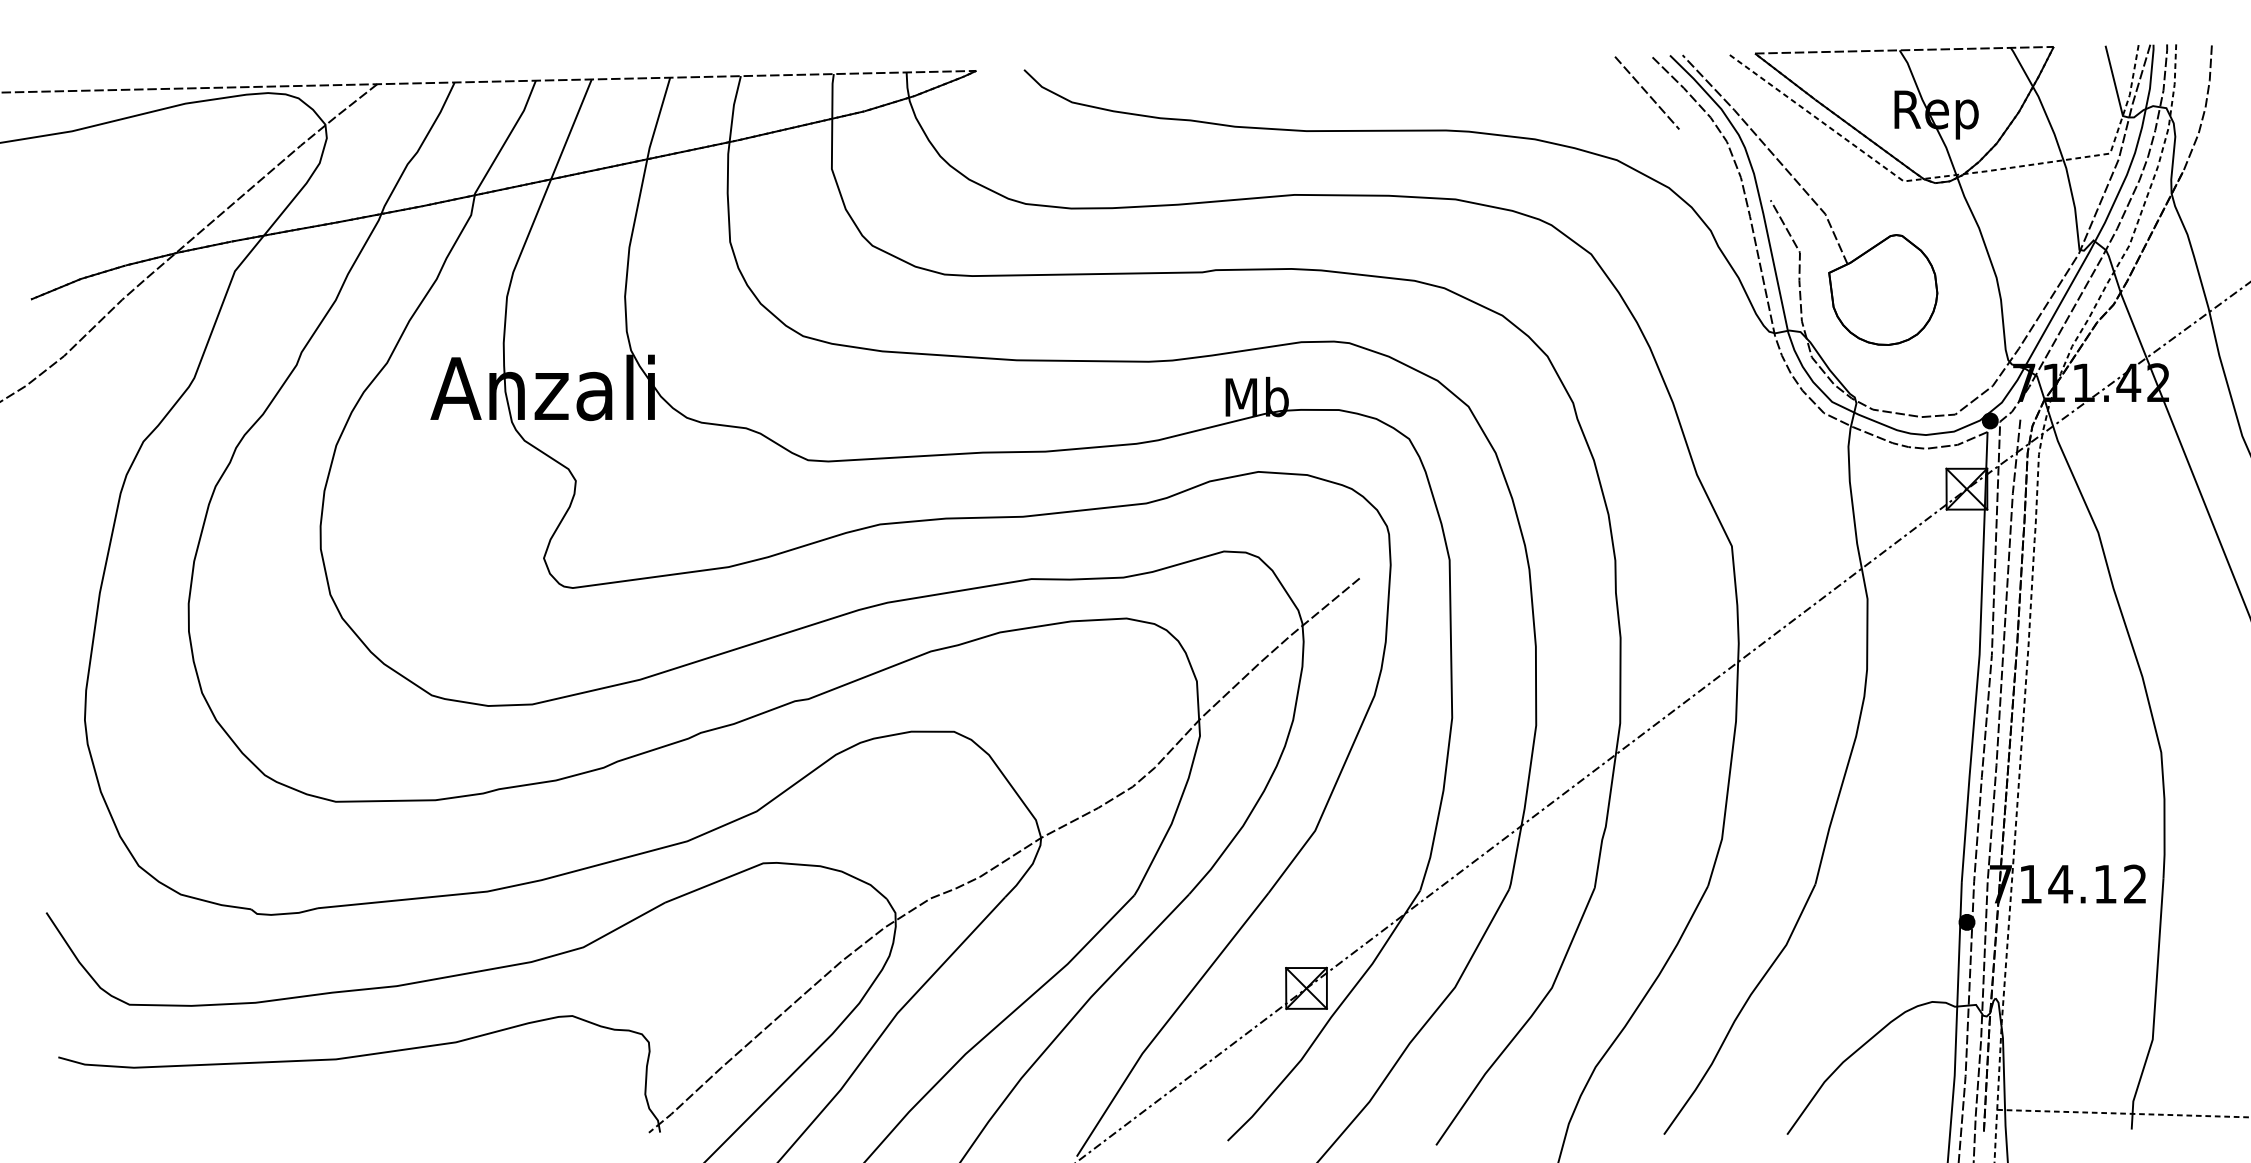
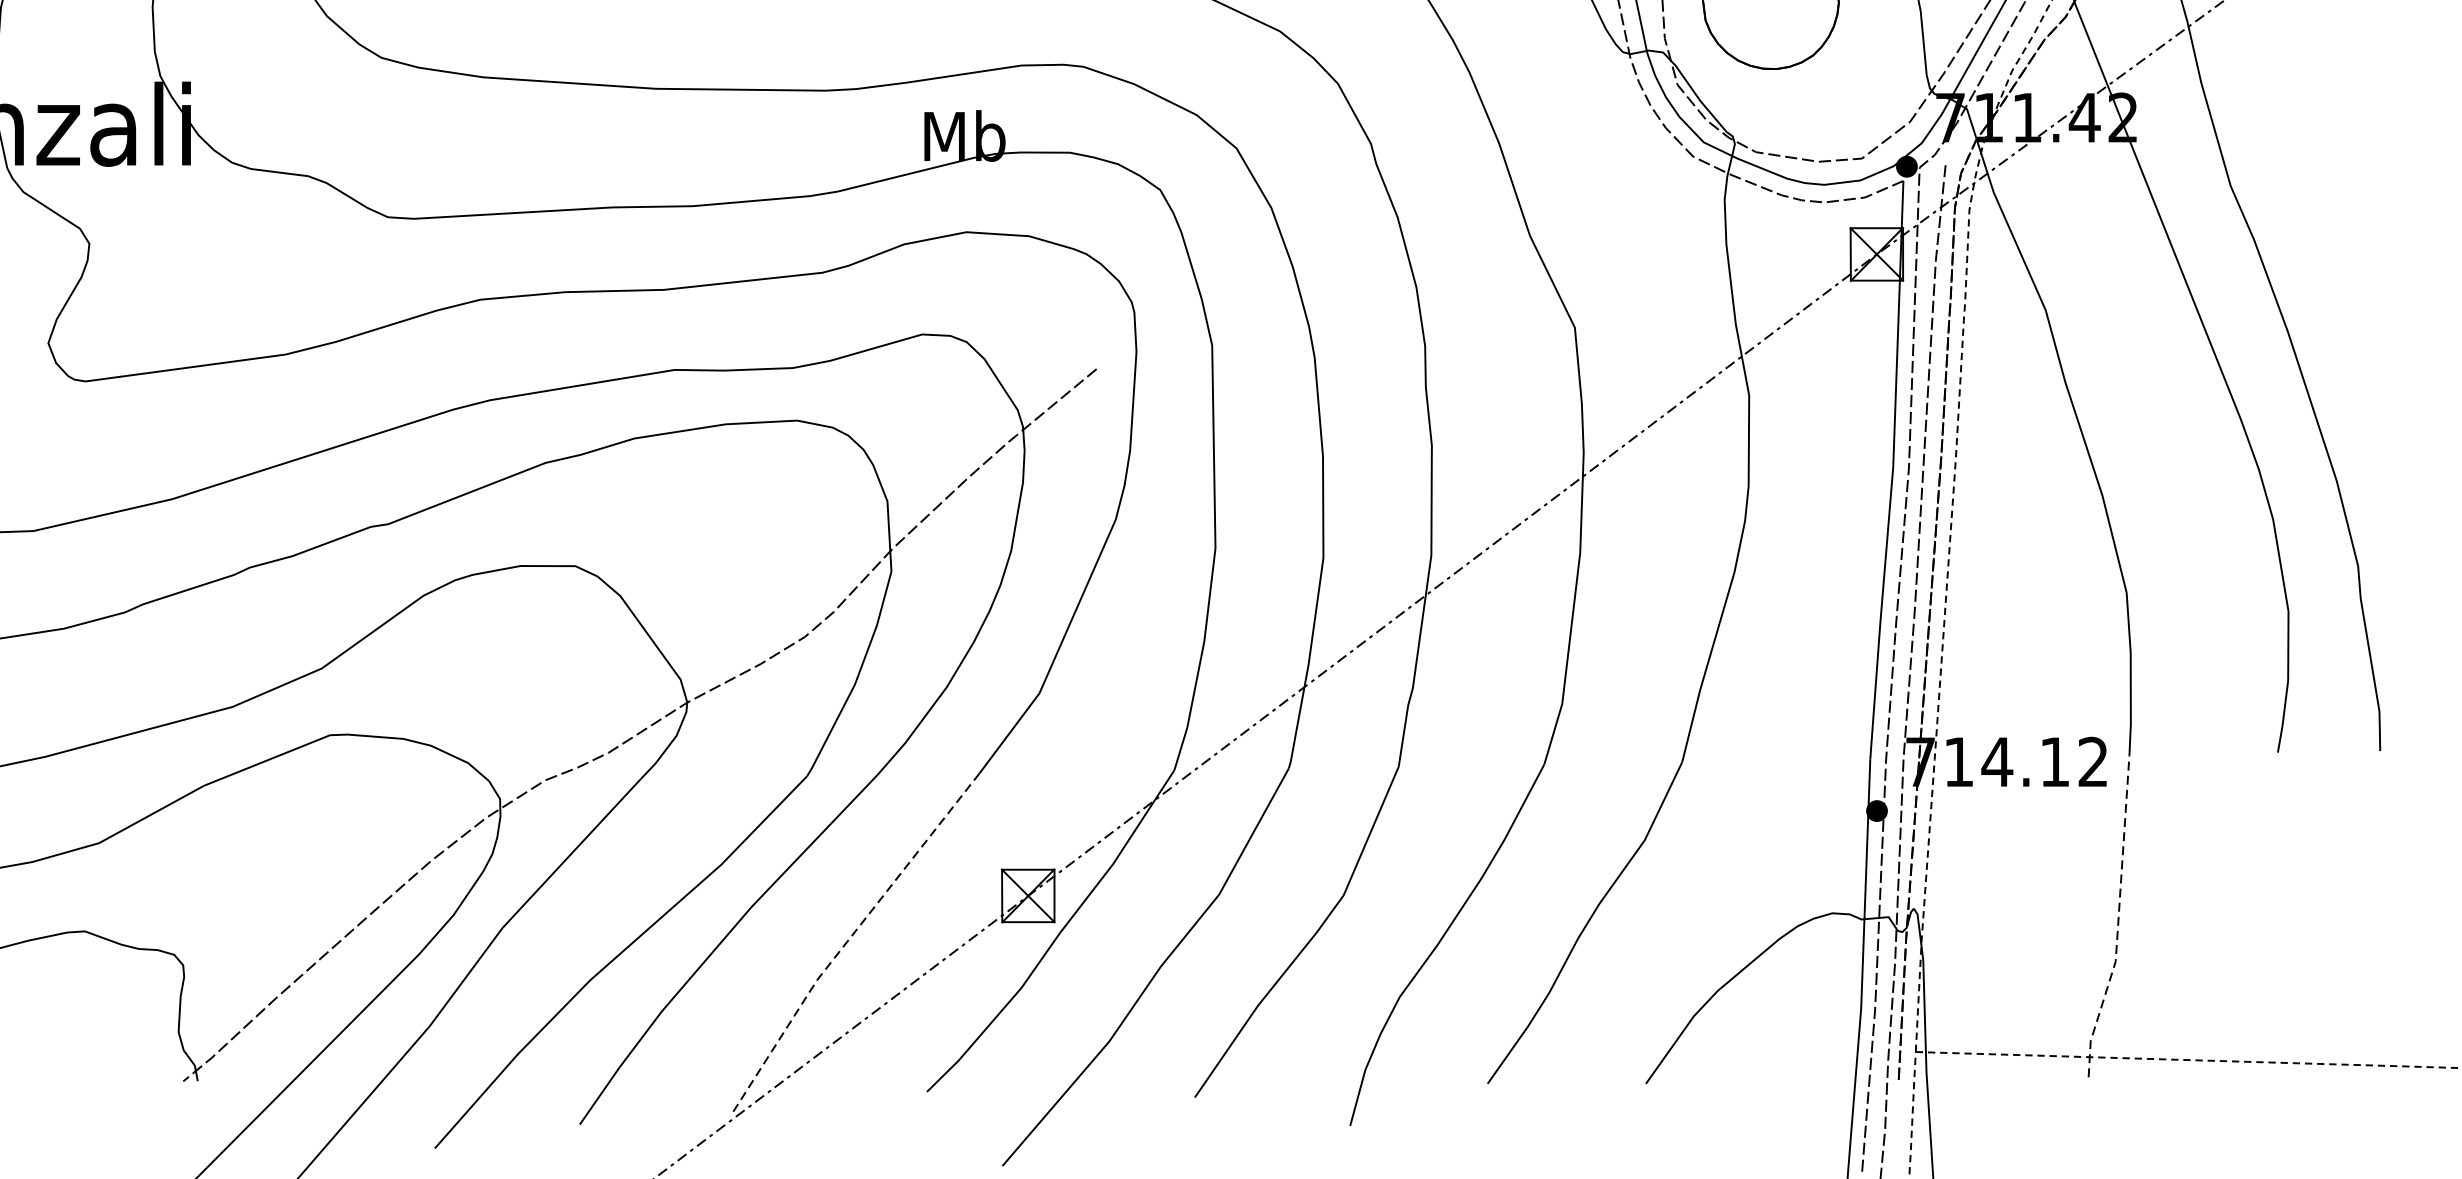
line: (2154, 1006) -> (2117, 919), solid -> dashed
line: (1167, 1022) -> (849, 939), solid -> dashed

